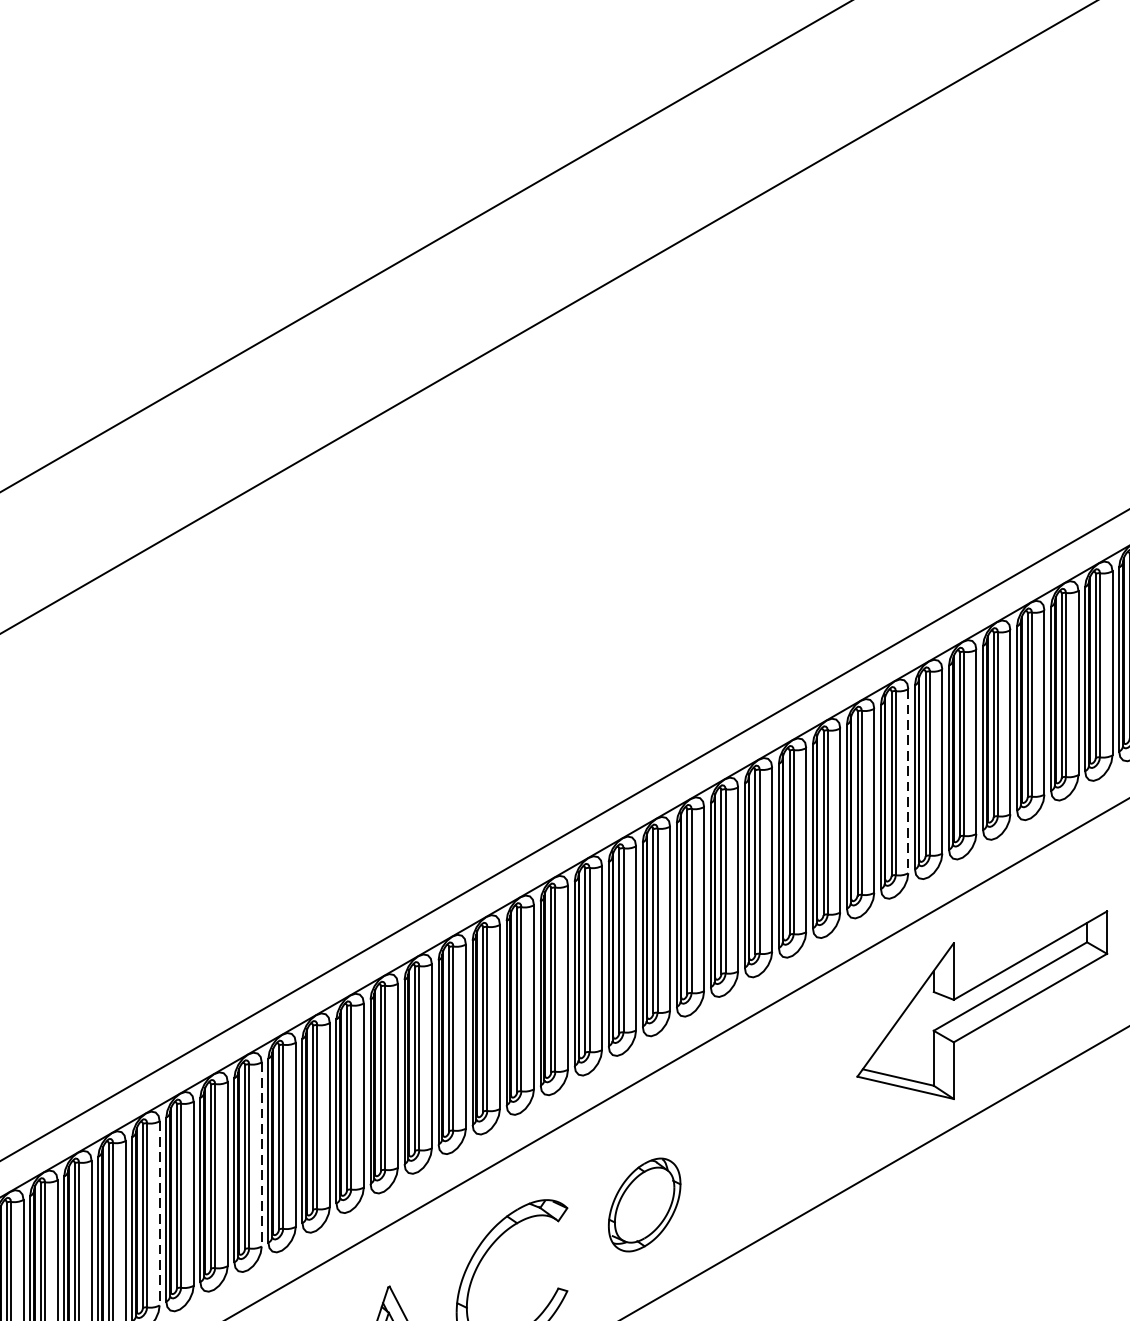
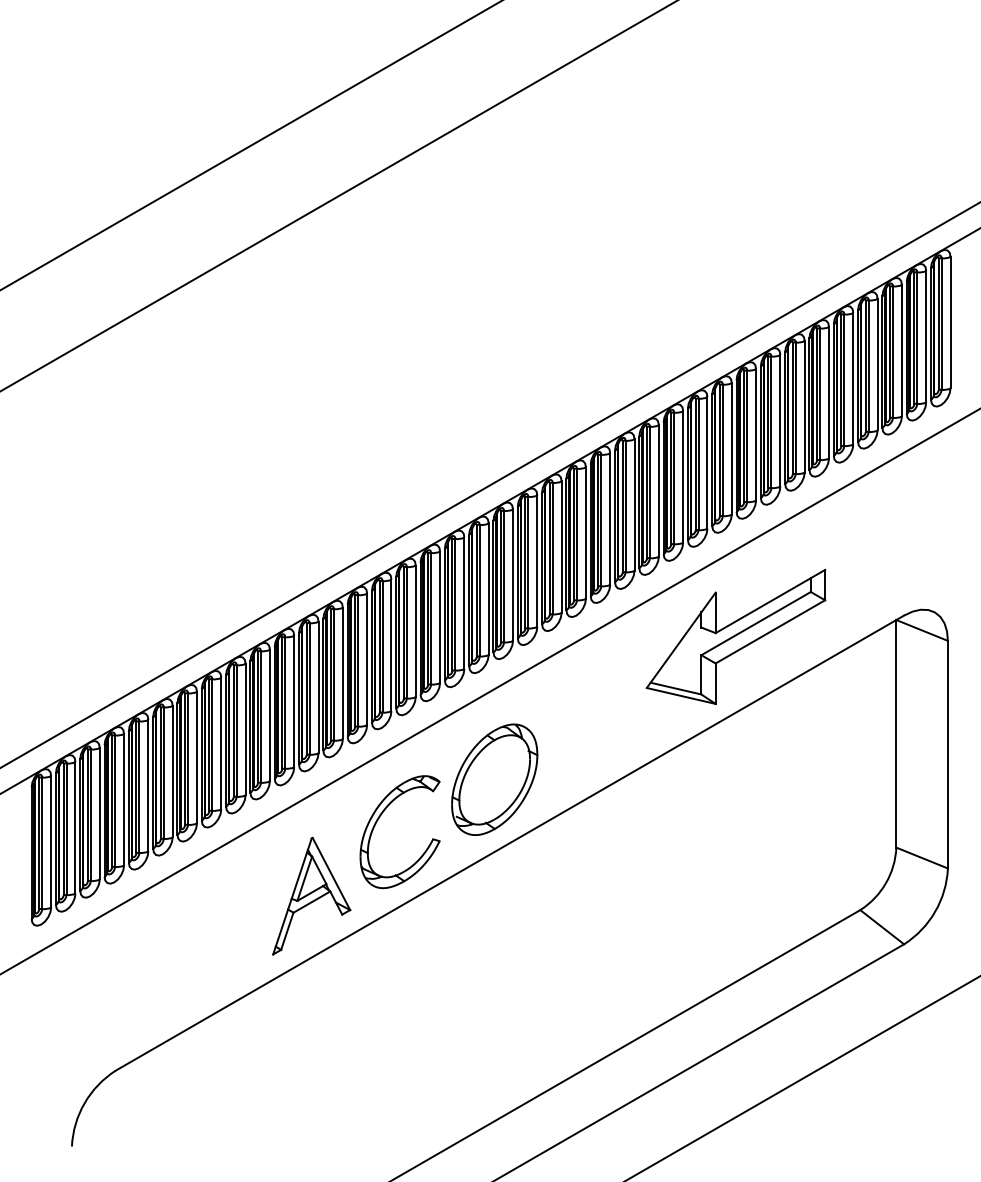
line: (908, 780) -> (683, 476), dashed -> solid
line: (261, 1154) -> (221, 743), dashed -> solid
part: (644, 1204) -> (494, 779), size x1.67
line: (159, 1213) -> (148, 785), dashed -> solid

